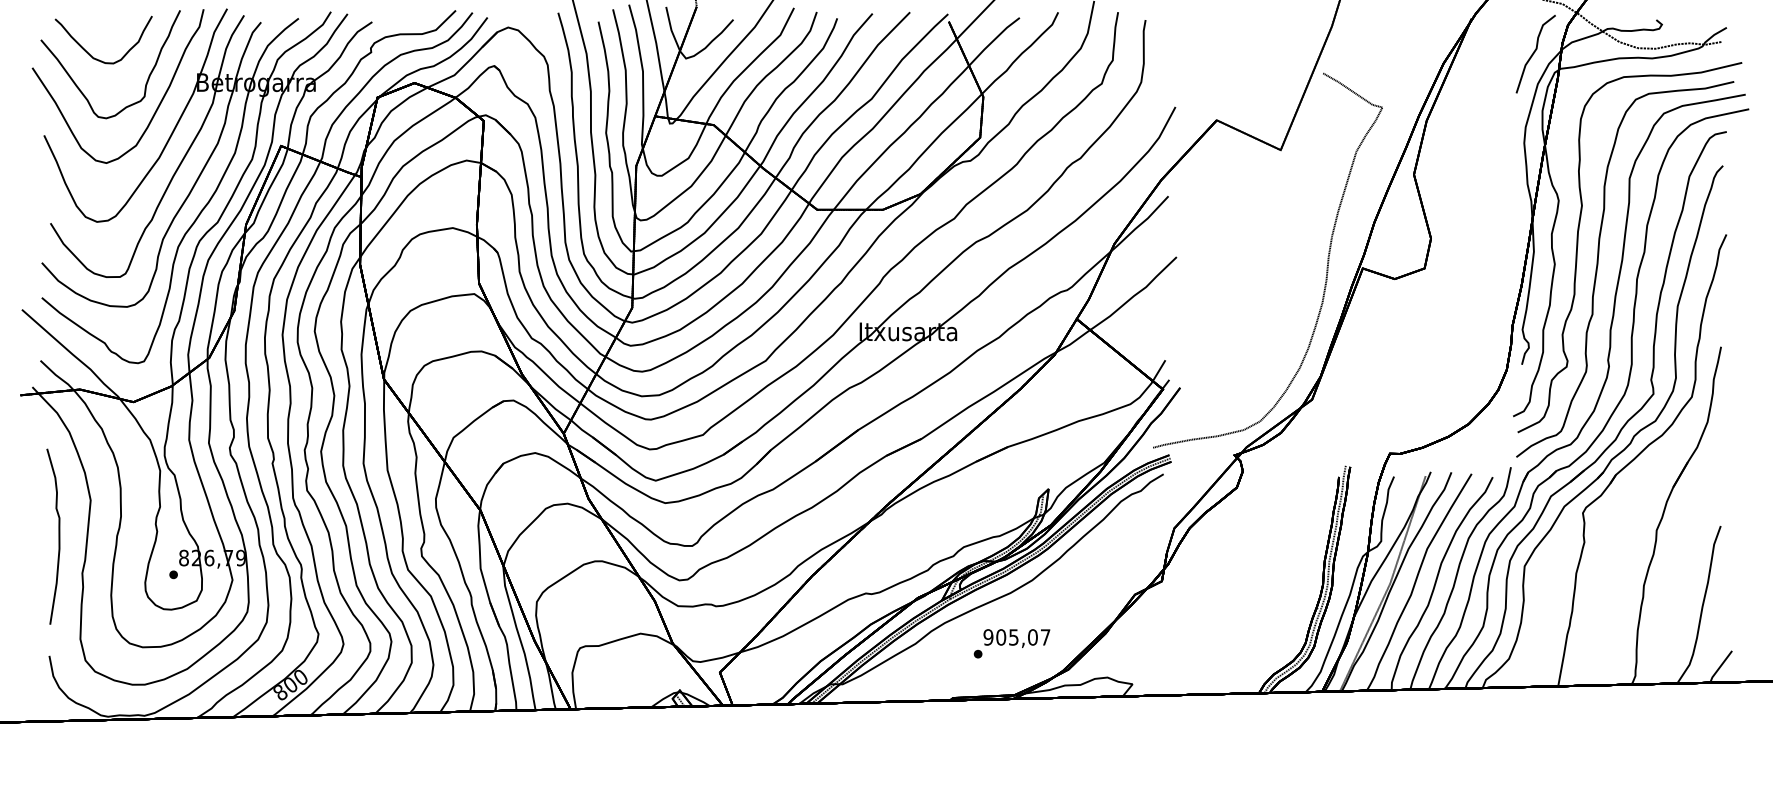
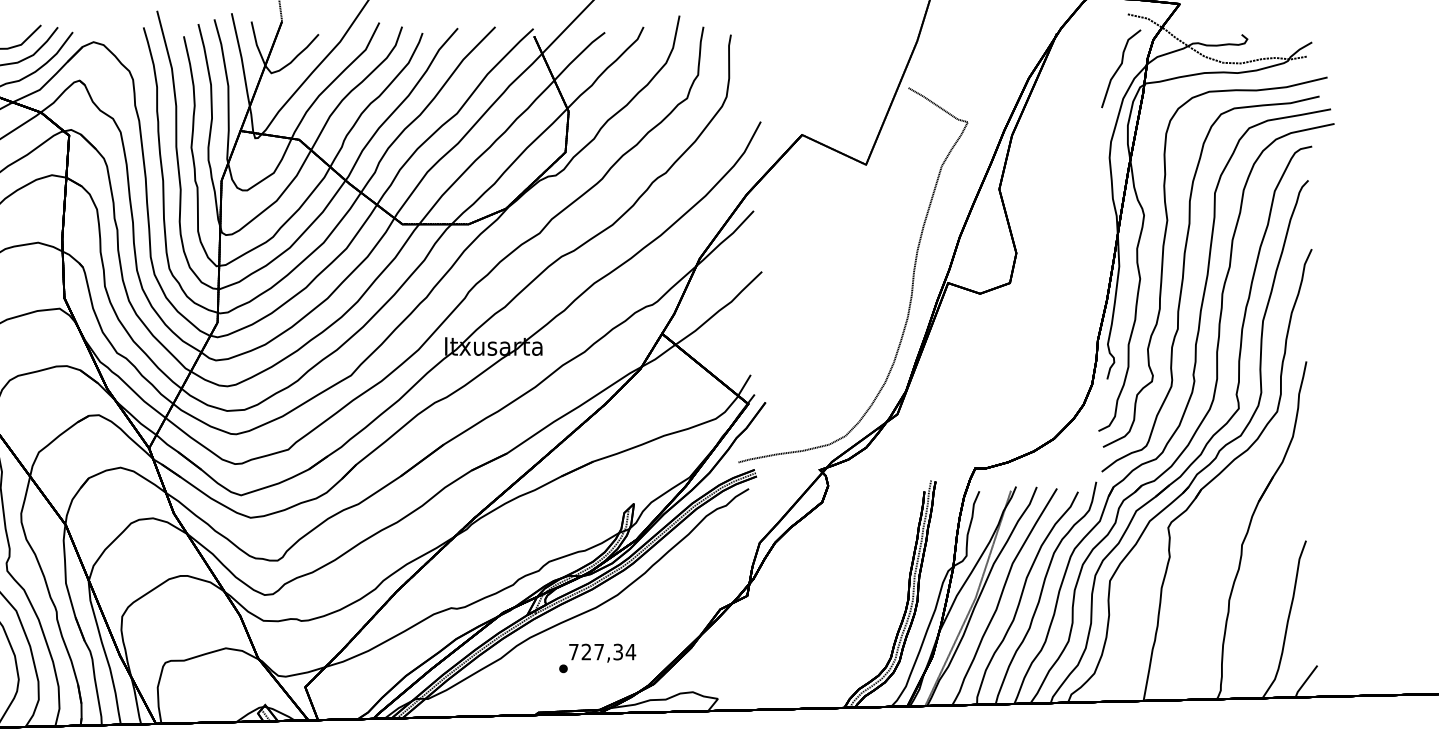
text: (1016, 637) -> (601, 652), 905,07 -> 727,34

